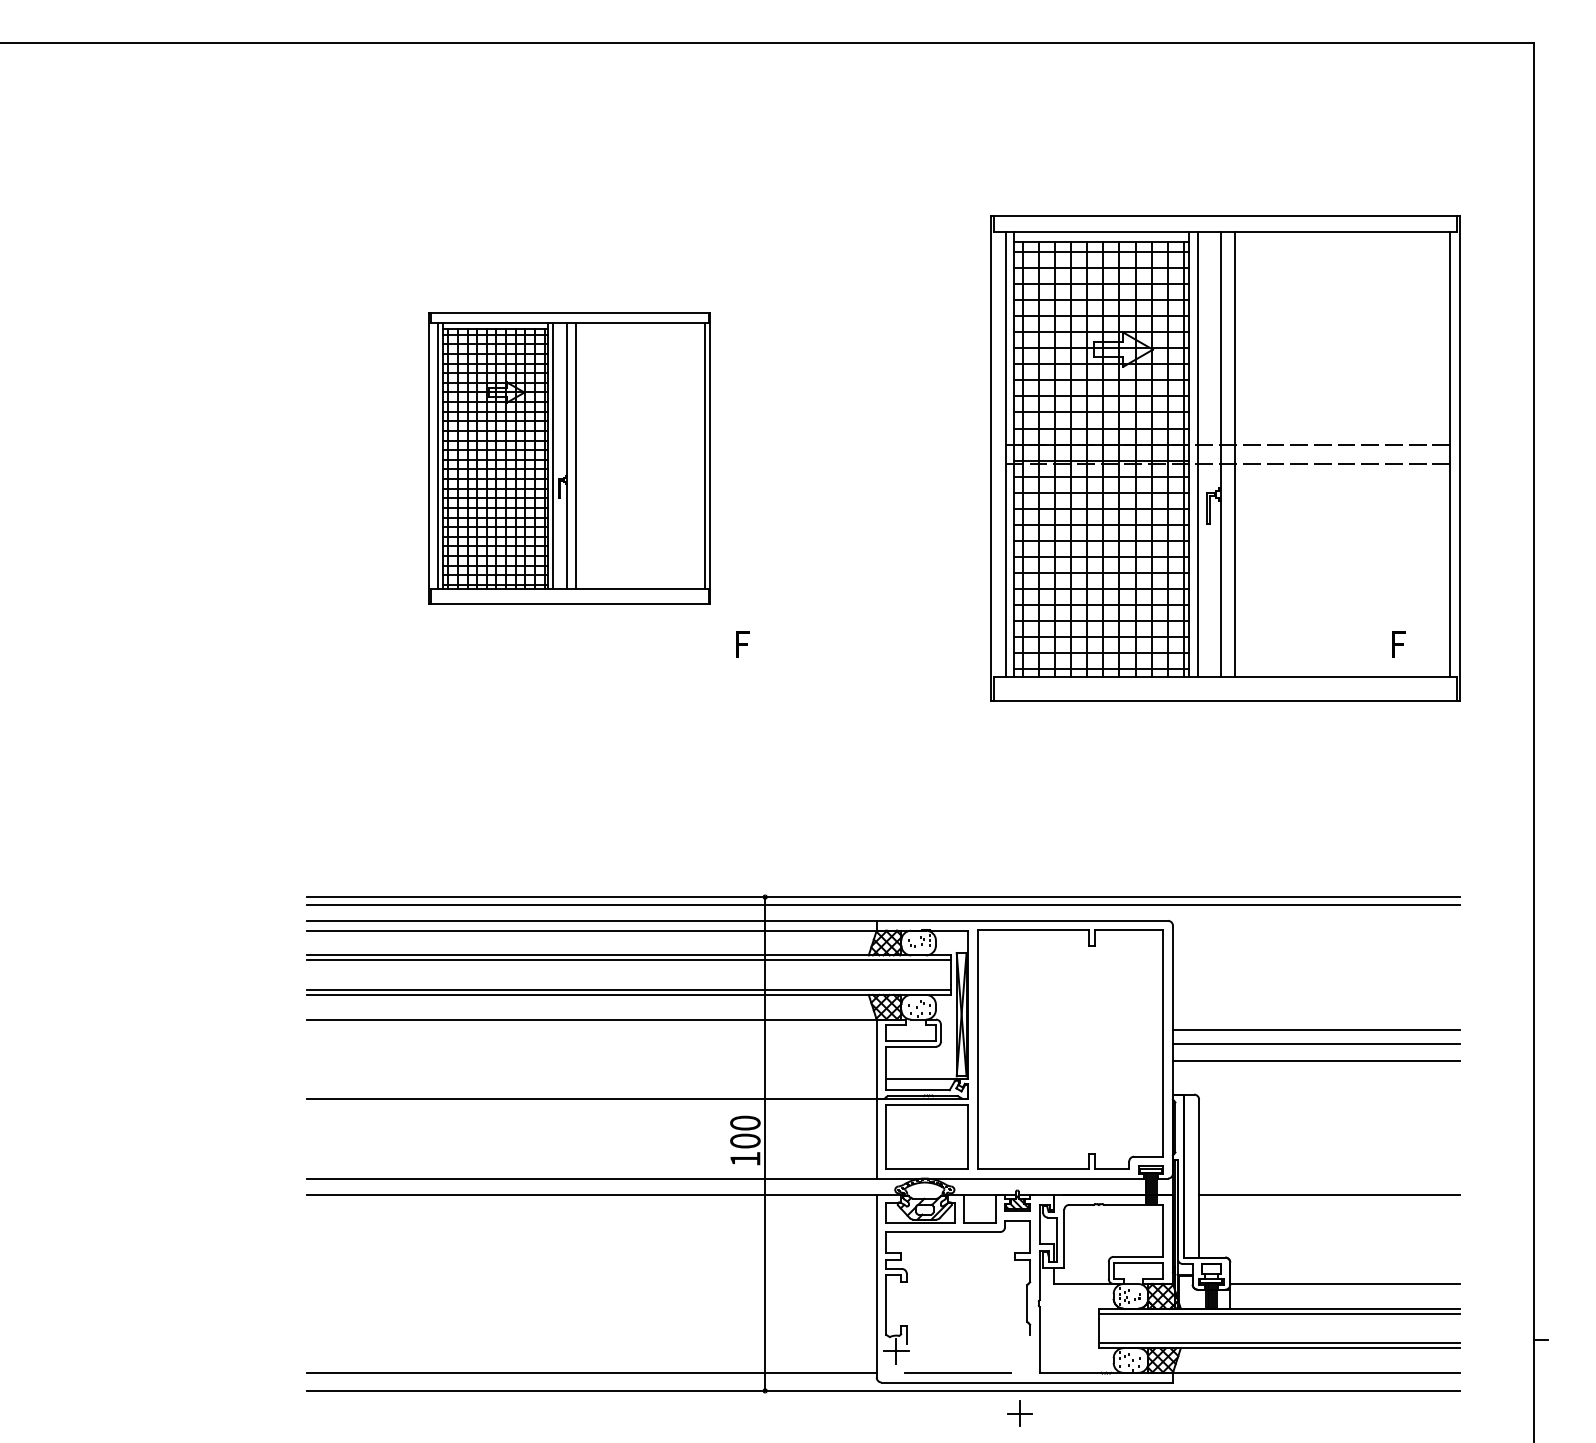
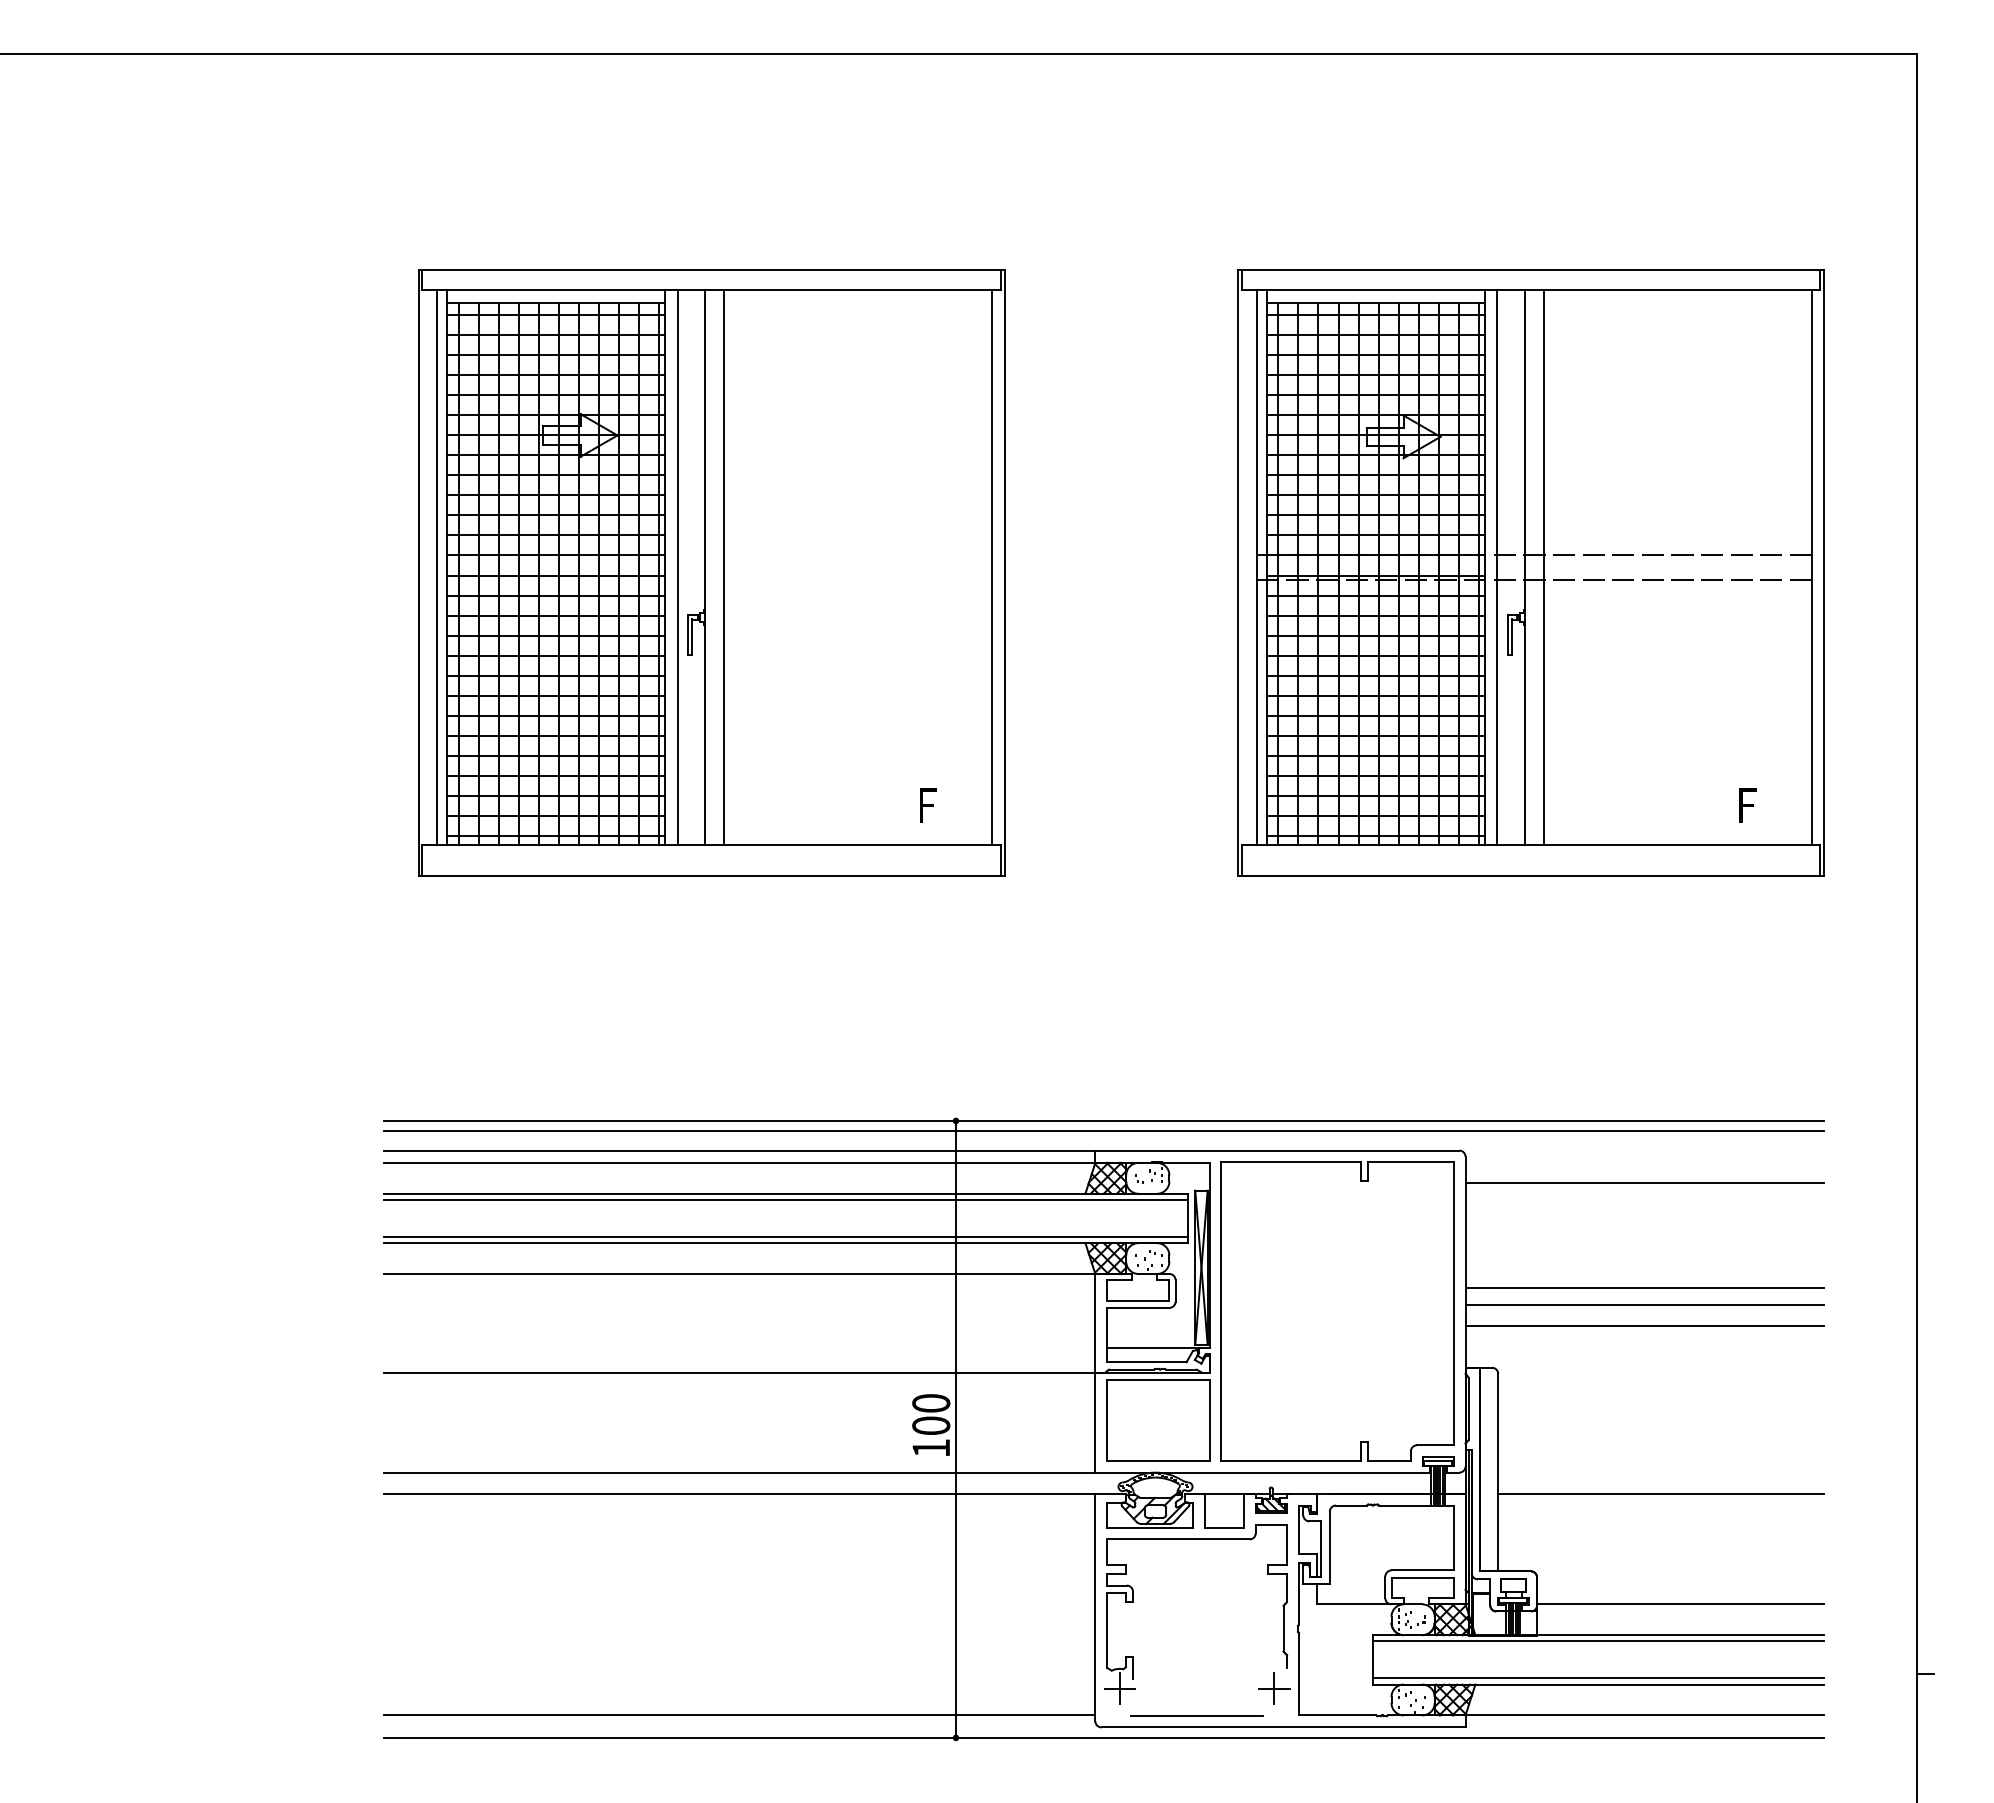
part: (569, 458) -> (711, 572), size x1.67
line: (1316, 946) -> (1644, 1182), added
part: (1020, 1413) -> (1274, 1688), moved

